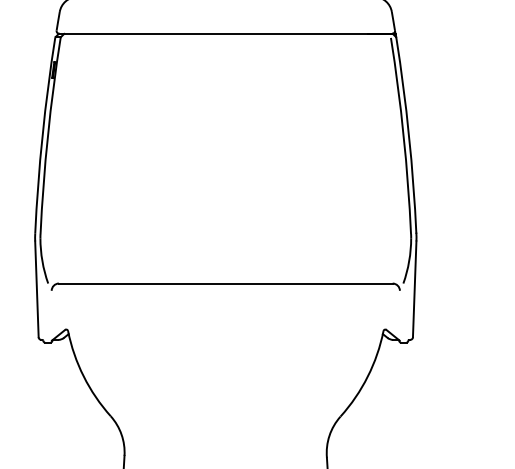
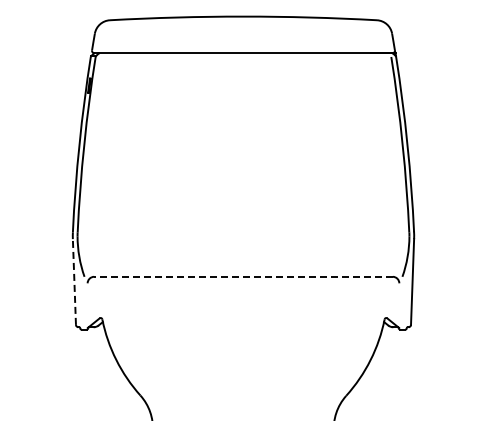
line: (225, 283) -> (243, 276), solid -> dashed
line: (37, 289) -> (74, 282), solid -> dashed

